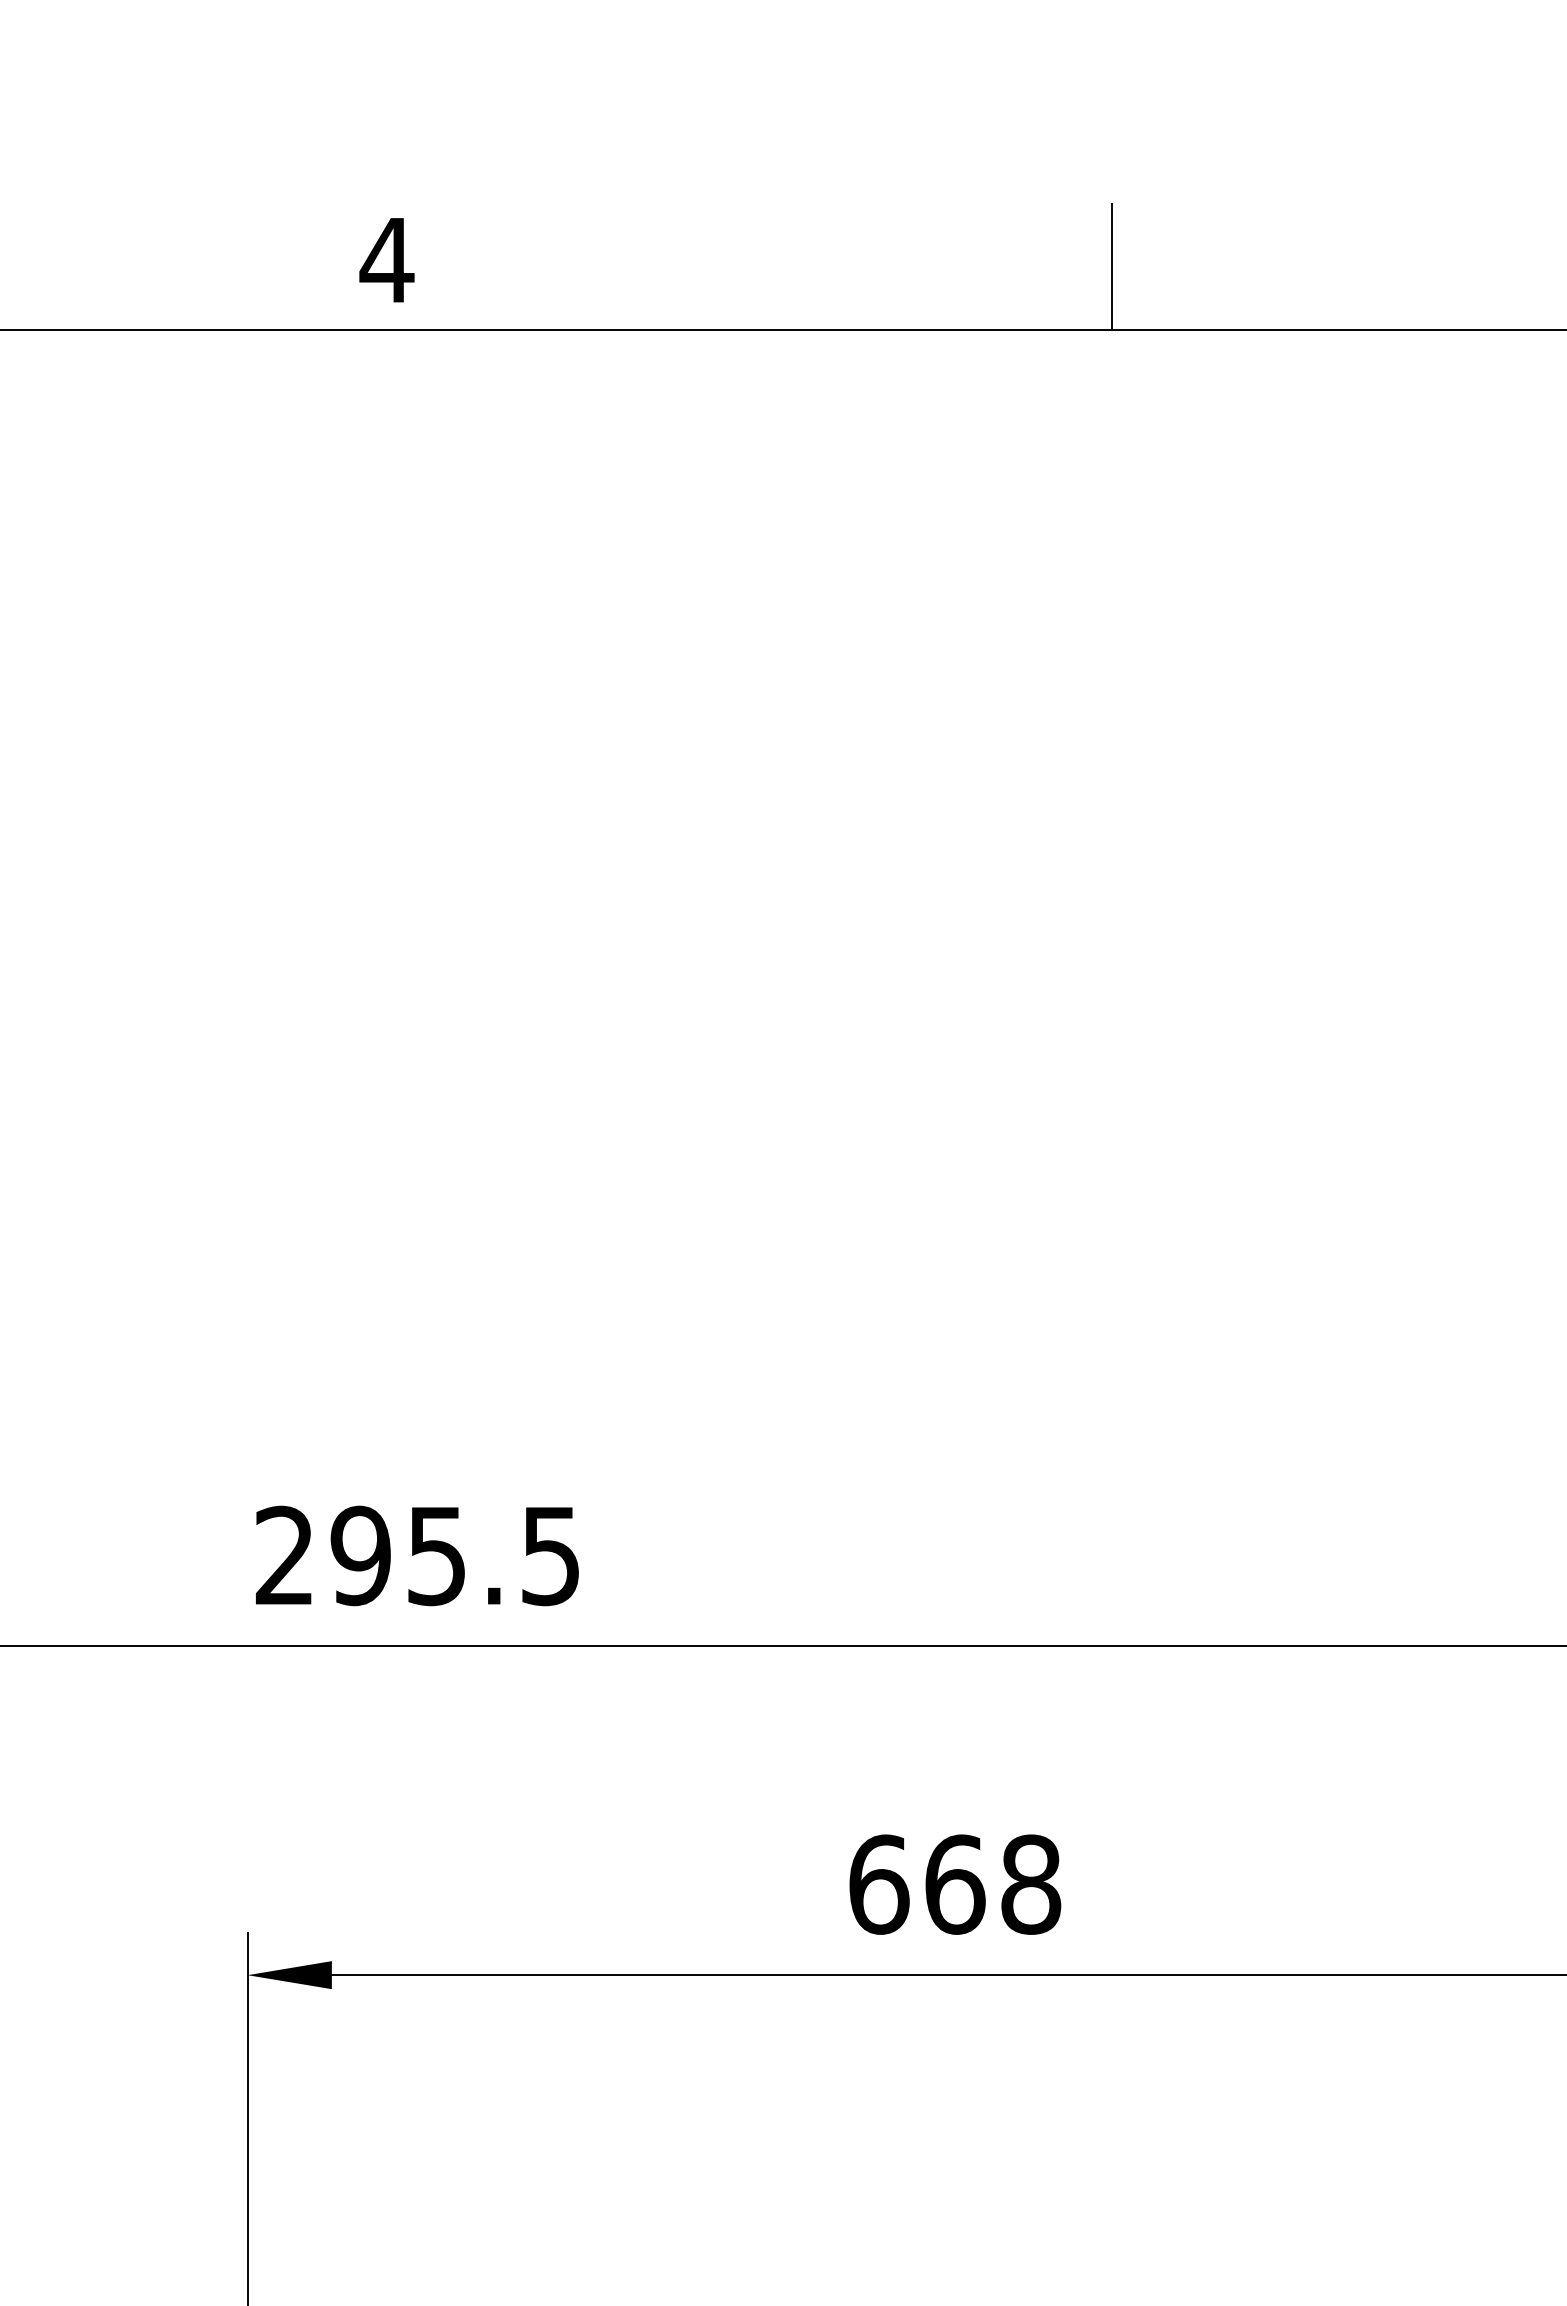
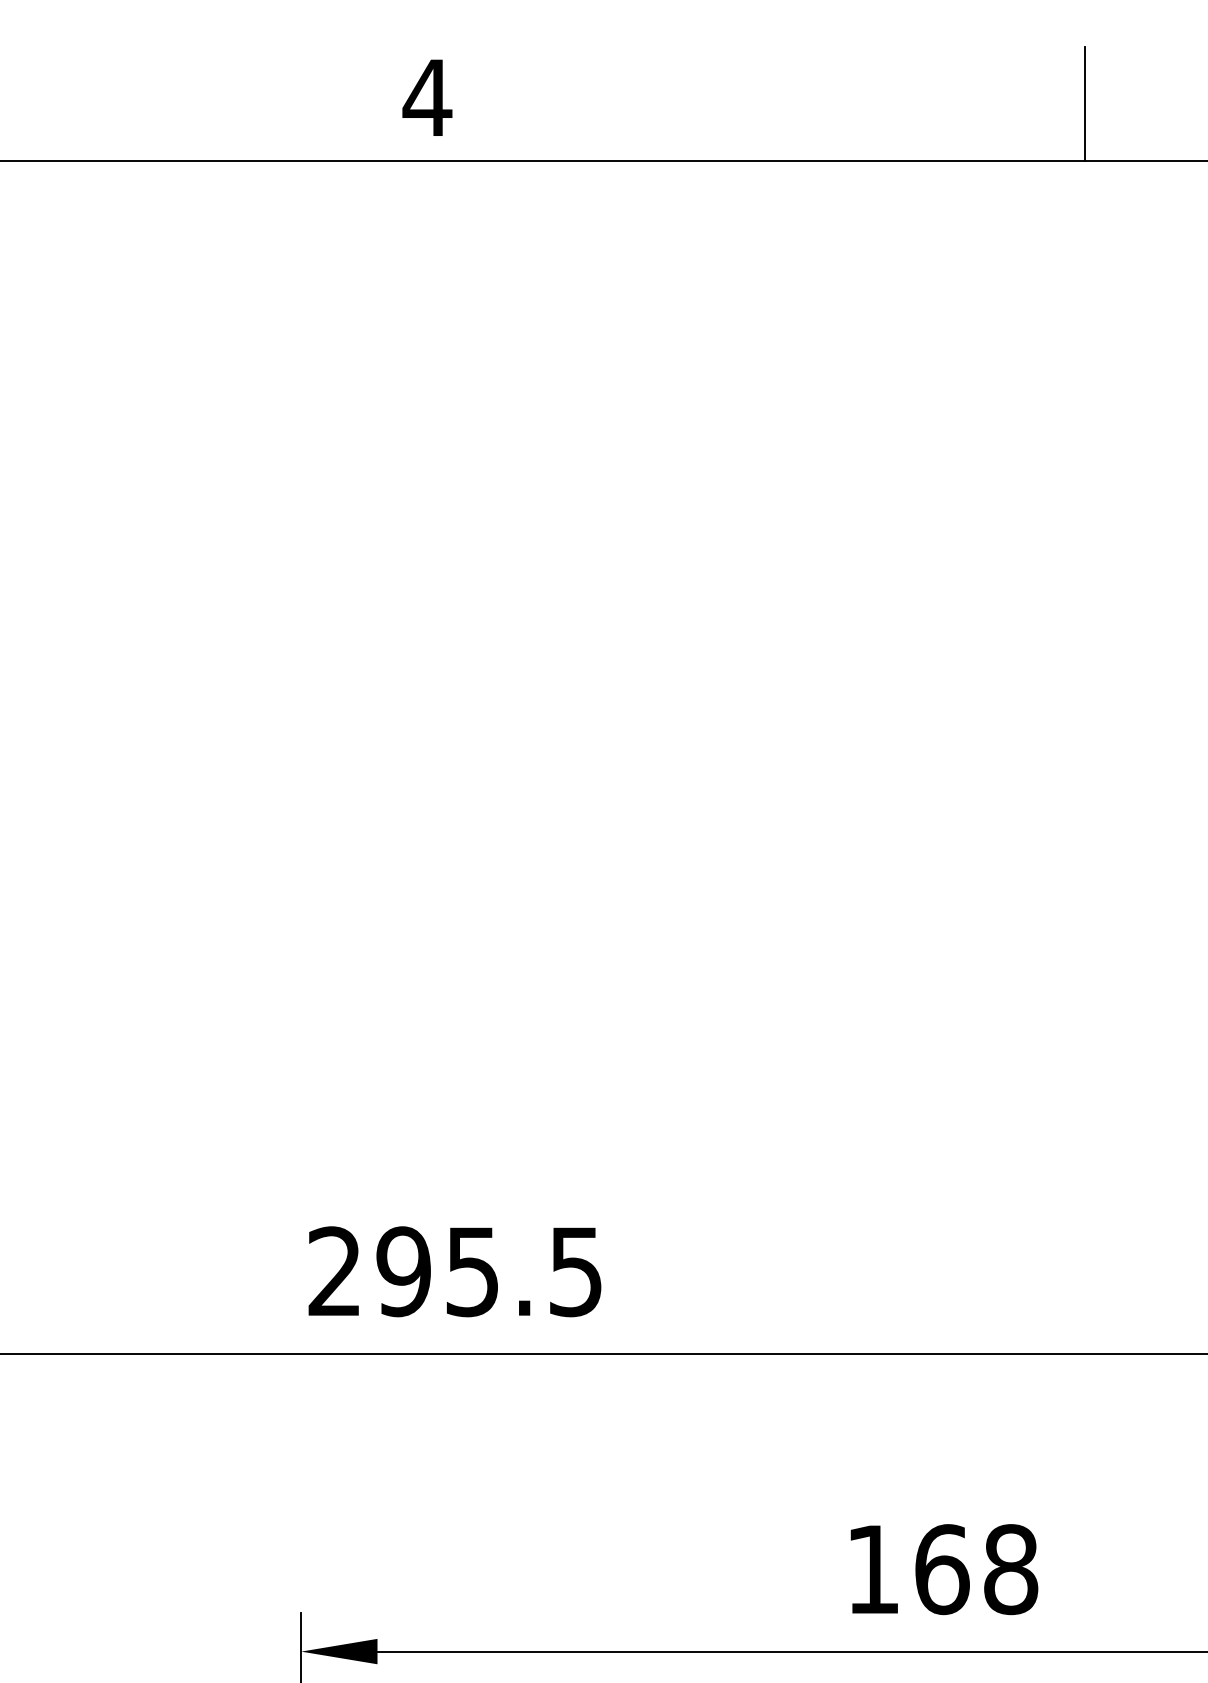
text: (879, 1884) -> (873, 1569), 668 -> 168

